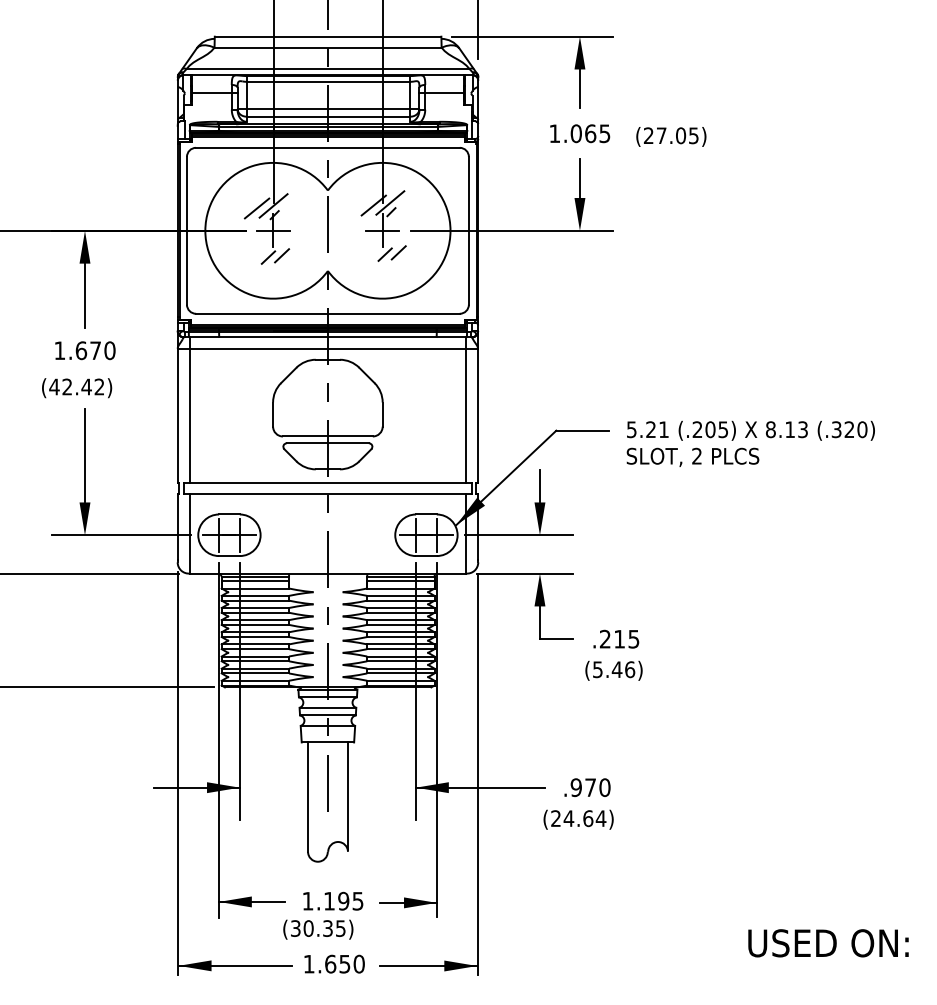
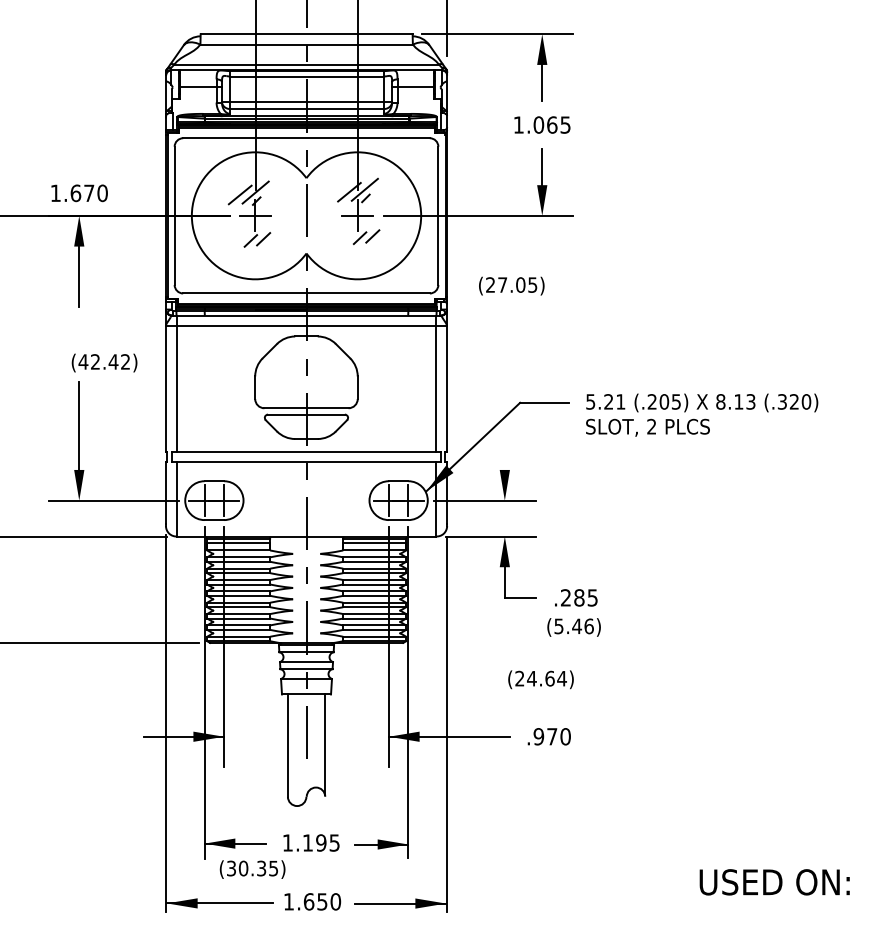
text: (671, 136) -> (511, 285), moved
text: (85, 350) -> (79, 193), moved
text: (77, 388) -> (104, 363), moved
line: (539, 485) -> (504, 454), removed
text: (619, 638) -> (579, 597), .215 -> .285
text: (578, 819) -> (540, 679), moved
text: (318, 929) -> (252, 869), moved

